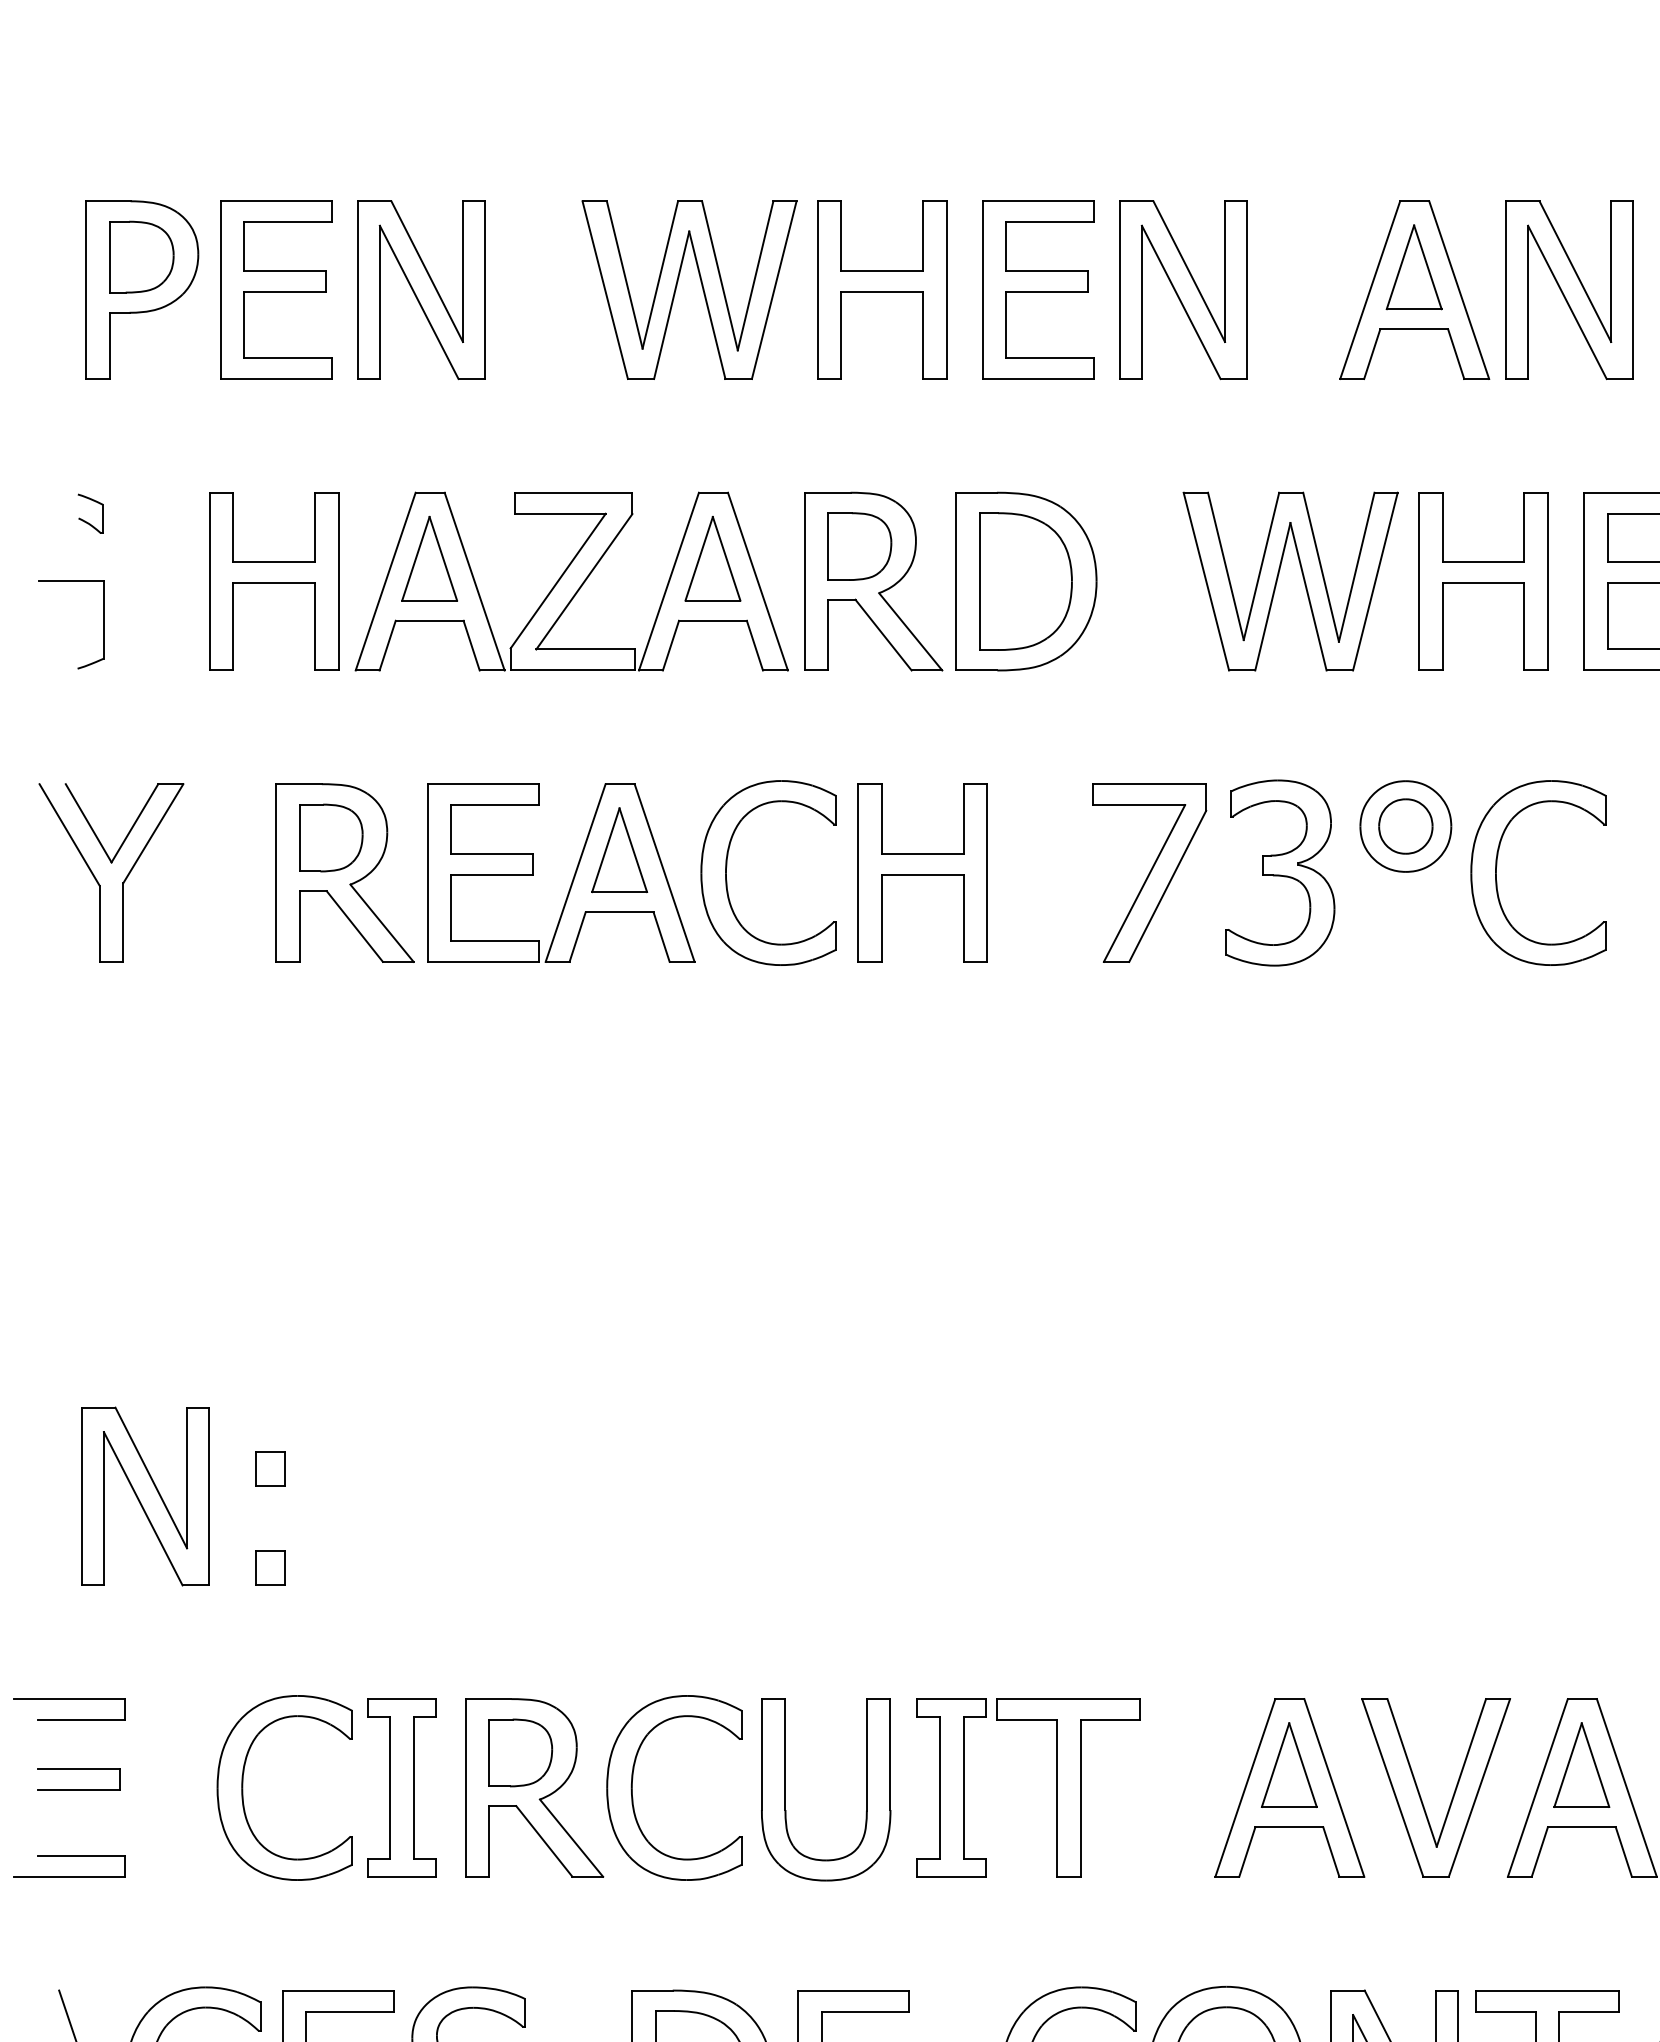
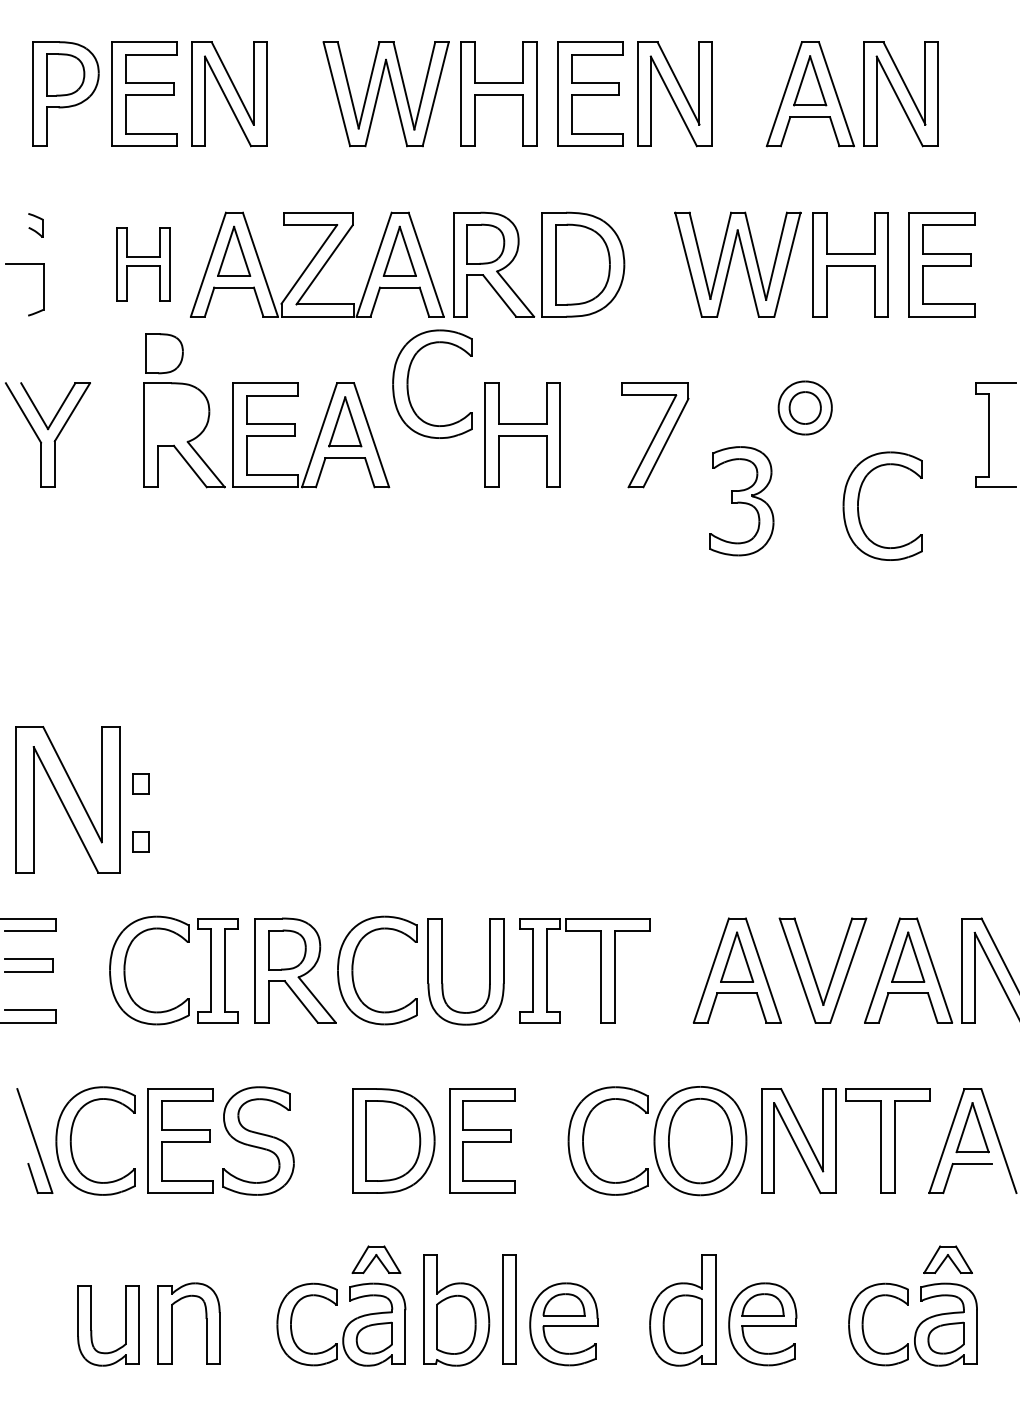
part: (274, 581) -> (143, 264), size x0.7
part: (331, 837) -> (164, 353), moved
part: (1498, 863) -> (859, 500), moved
part: (727, 871) -> (408, 383), moved
part: (1279, 873) -> (741, 501), moved
part: (144, 1497) -> (67, 800), size x1.4

